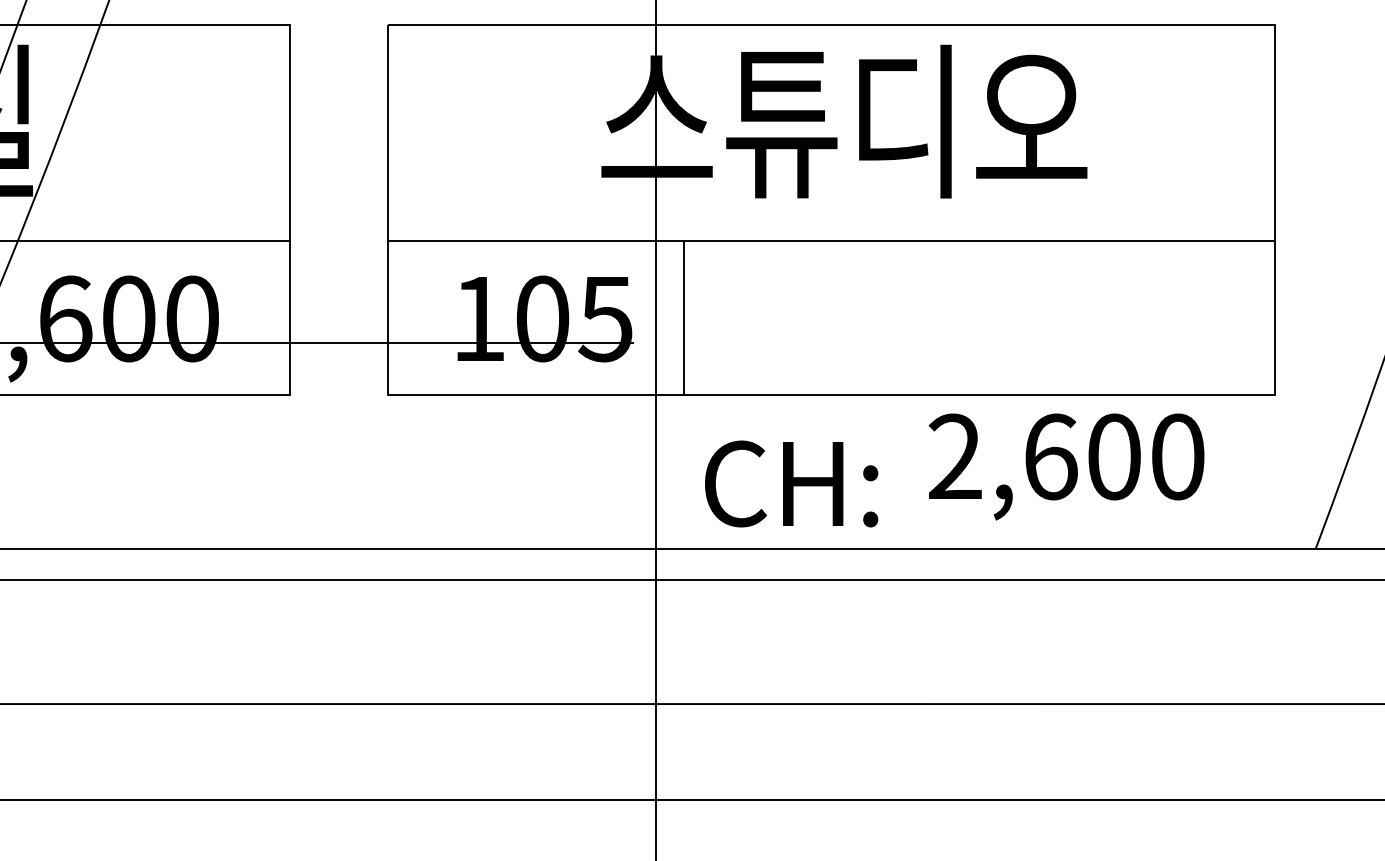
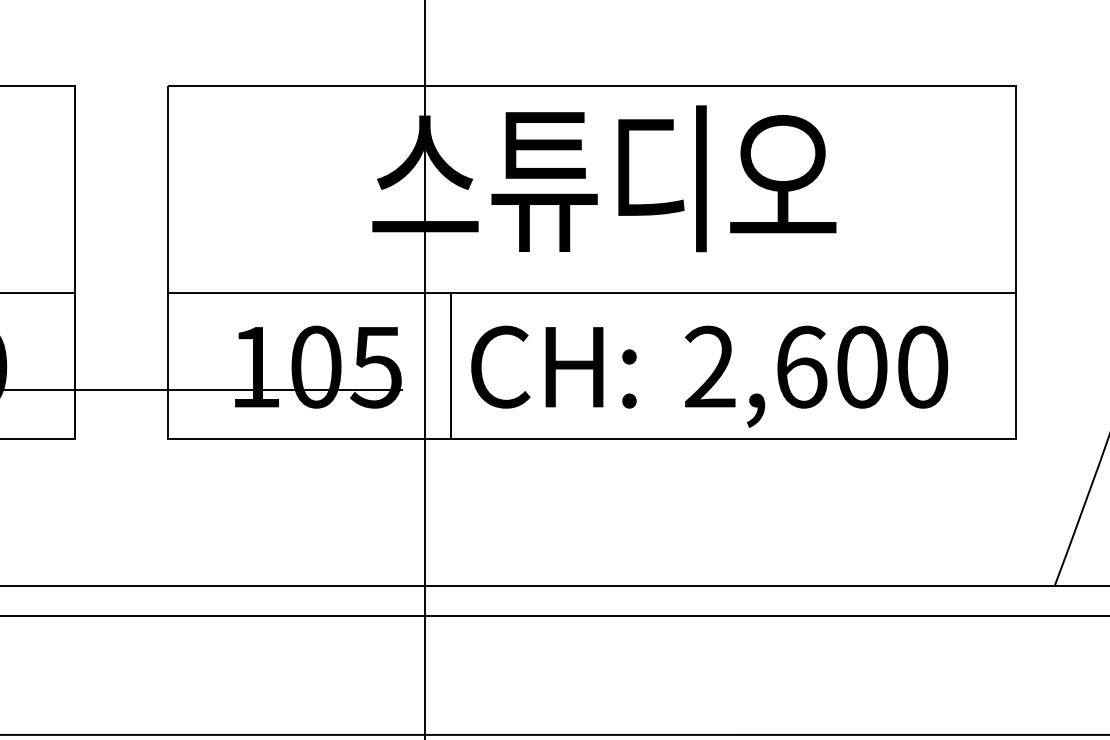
text: (1066, 466) -> (816, 376), moved
text: (791, 483) -> (553, 366), moved

